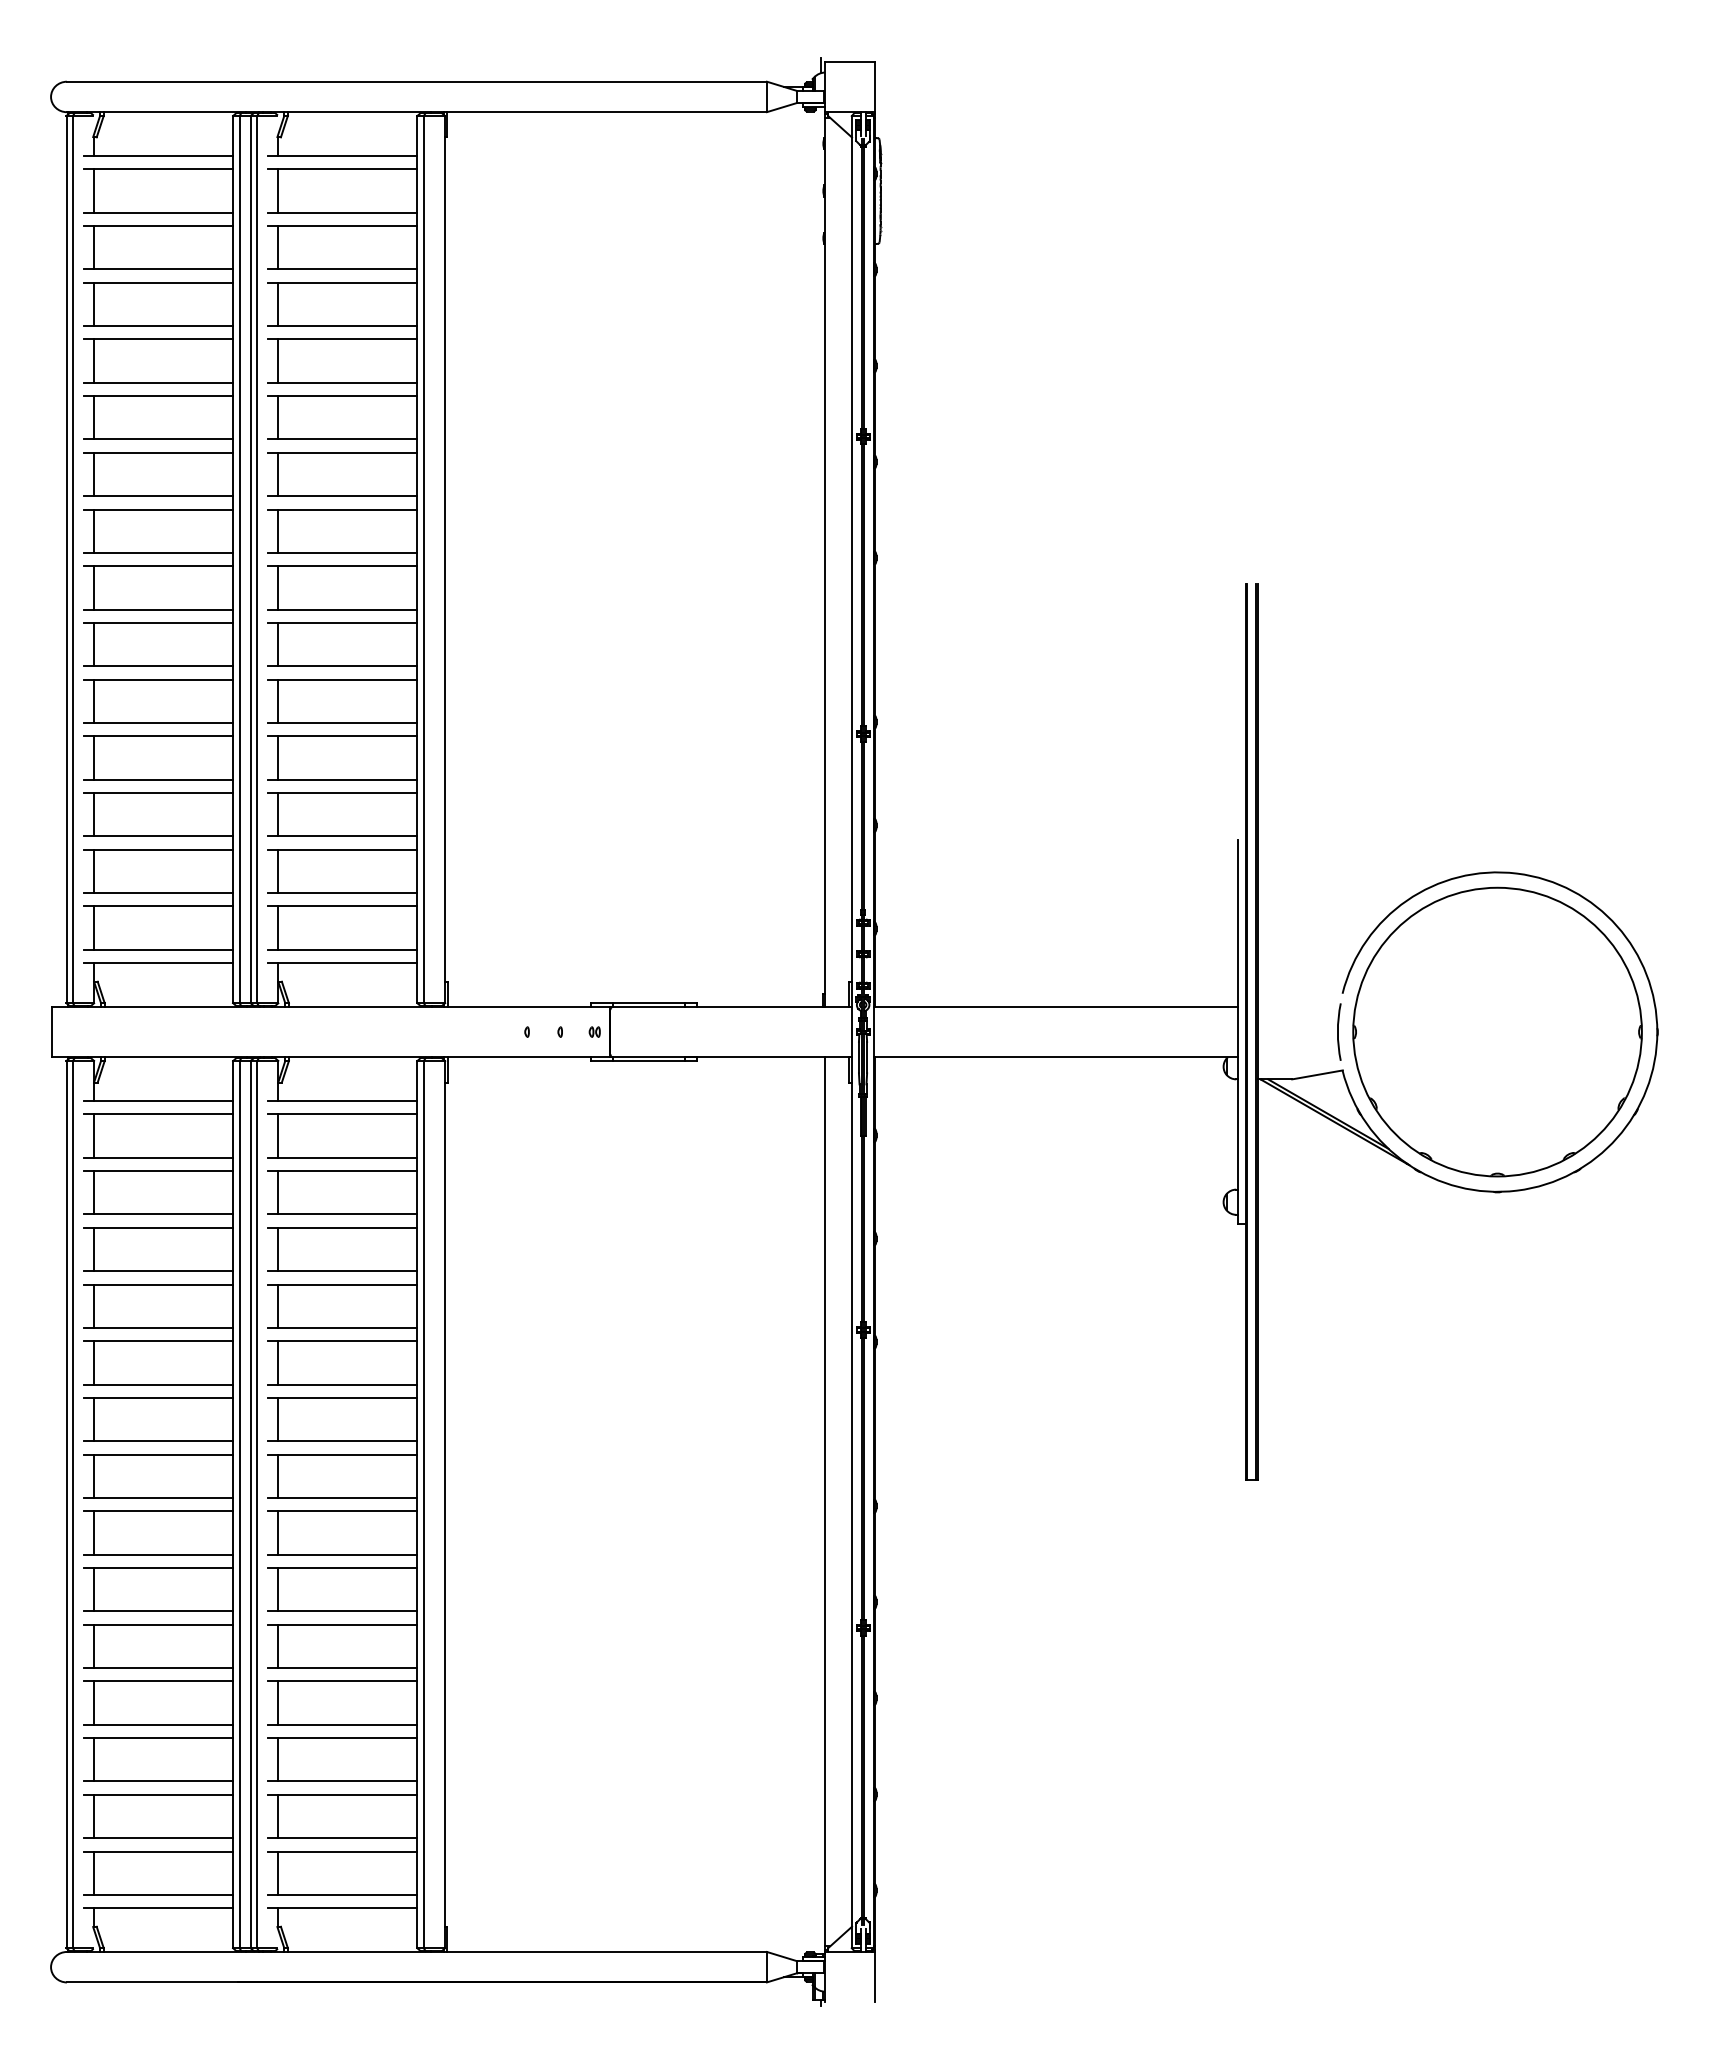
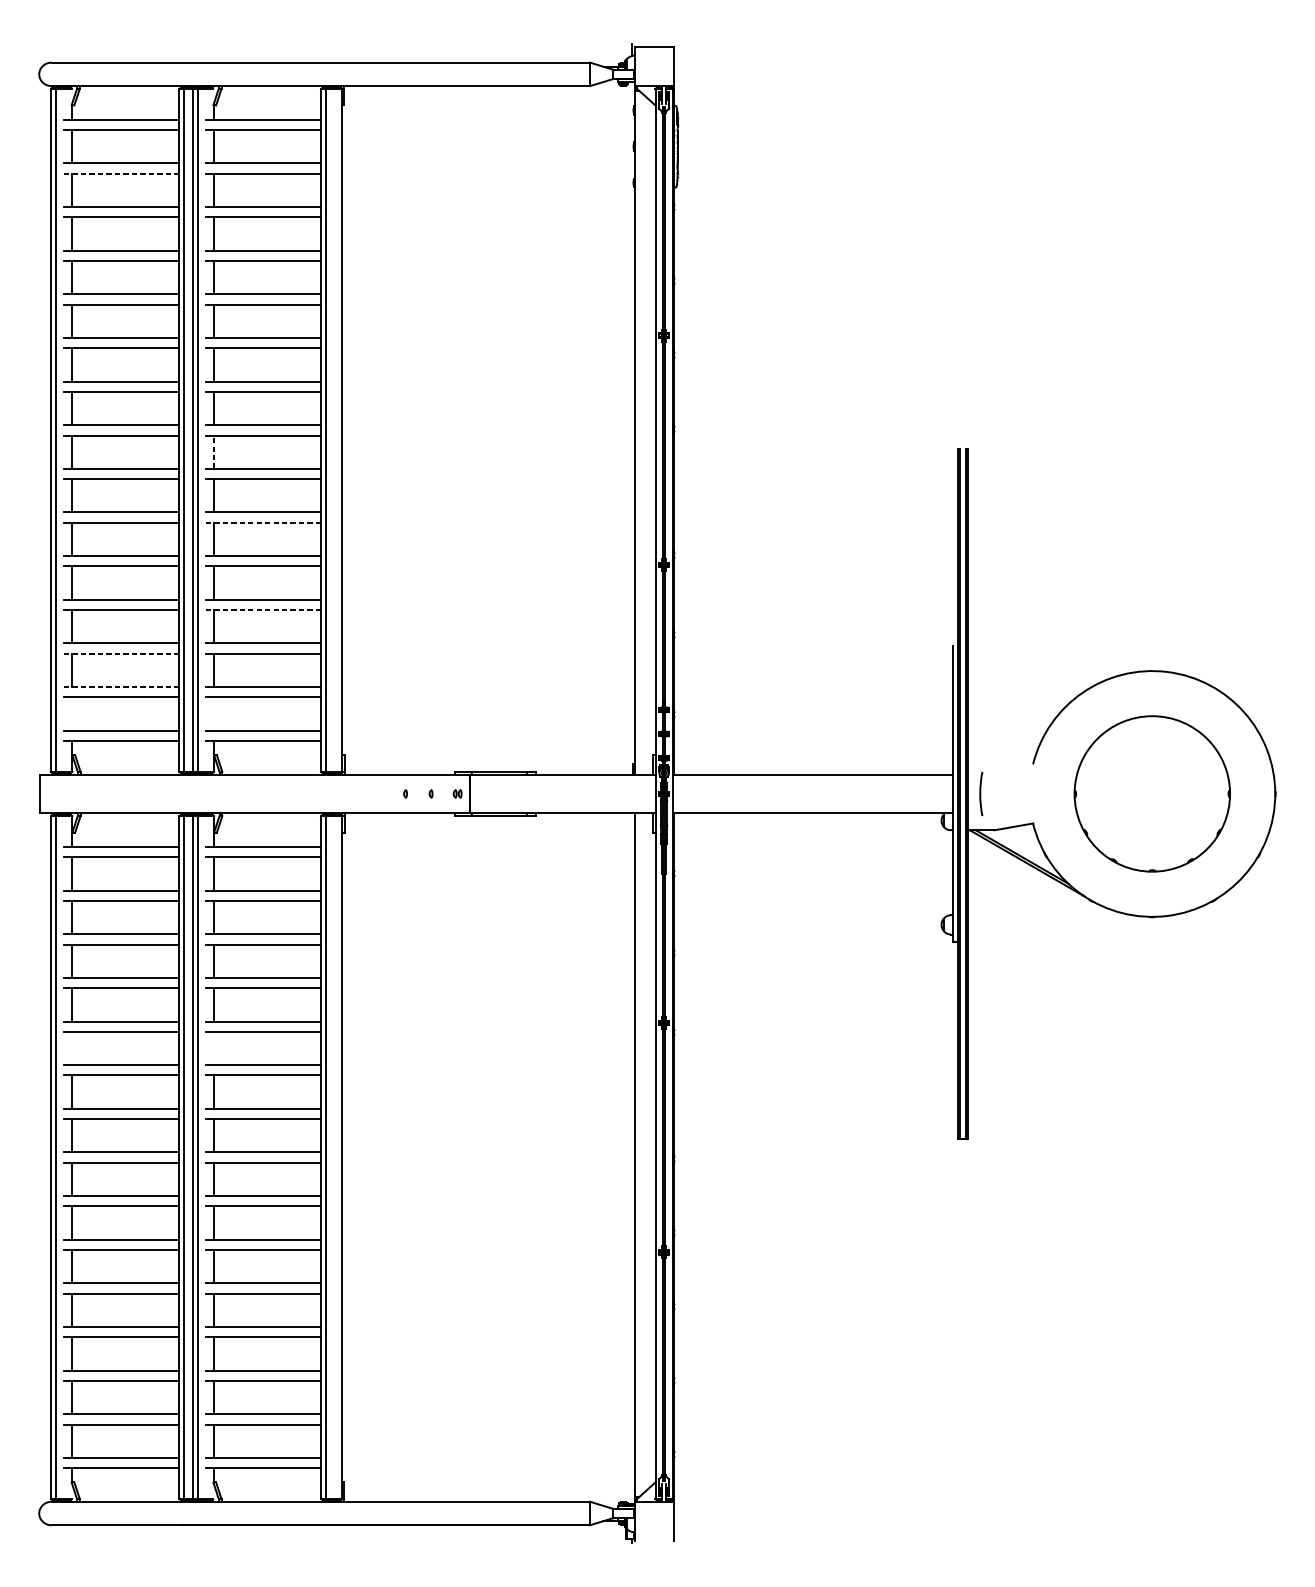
line: (158, 226) -> (121, 174), solid -> dashed
line: (278, 587) -> (214, 451), solid -> dashed
line: (342, 679) -> (263, 522), solid -> dashed
line: (342, 793) -> (263, 610), solid -> dashed
line: (158, 849) -> (121, 653), solid -> dashed
line: (158, 893) -> (121, 687), solid -> dashed
line: (94, 927) -> (72, 713), removed
line: (278, 927) -> (214, 713), removed
arc: (1338, 1031) -> (980, 793), moved
part: (1497, 1031) -> (1152, 793), size x0.7
line: (94, 1362) -> (72, 1048), removed
line: (278, 1362) -> (214, 1048), removed

